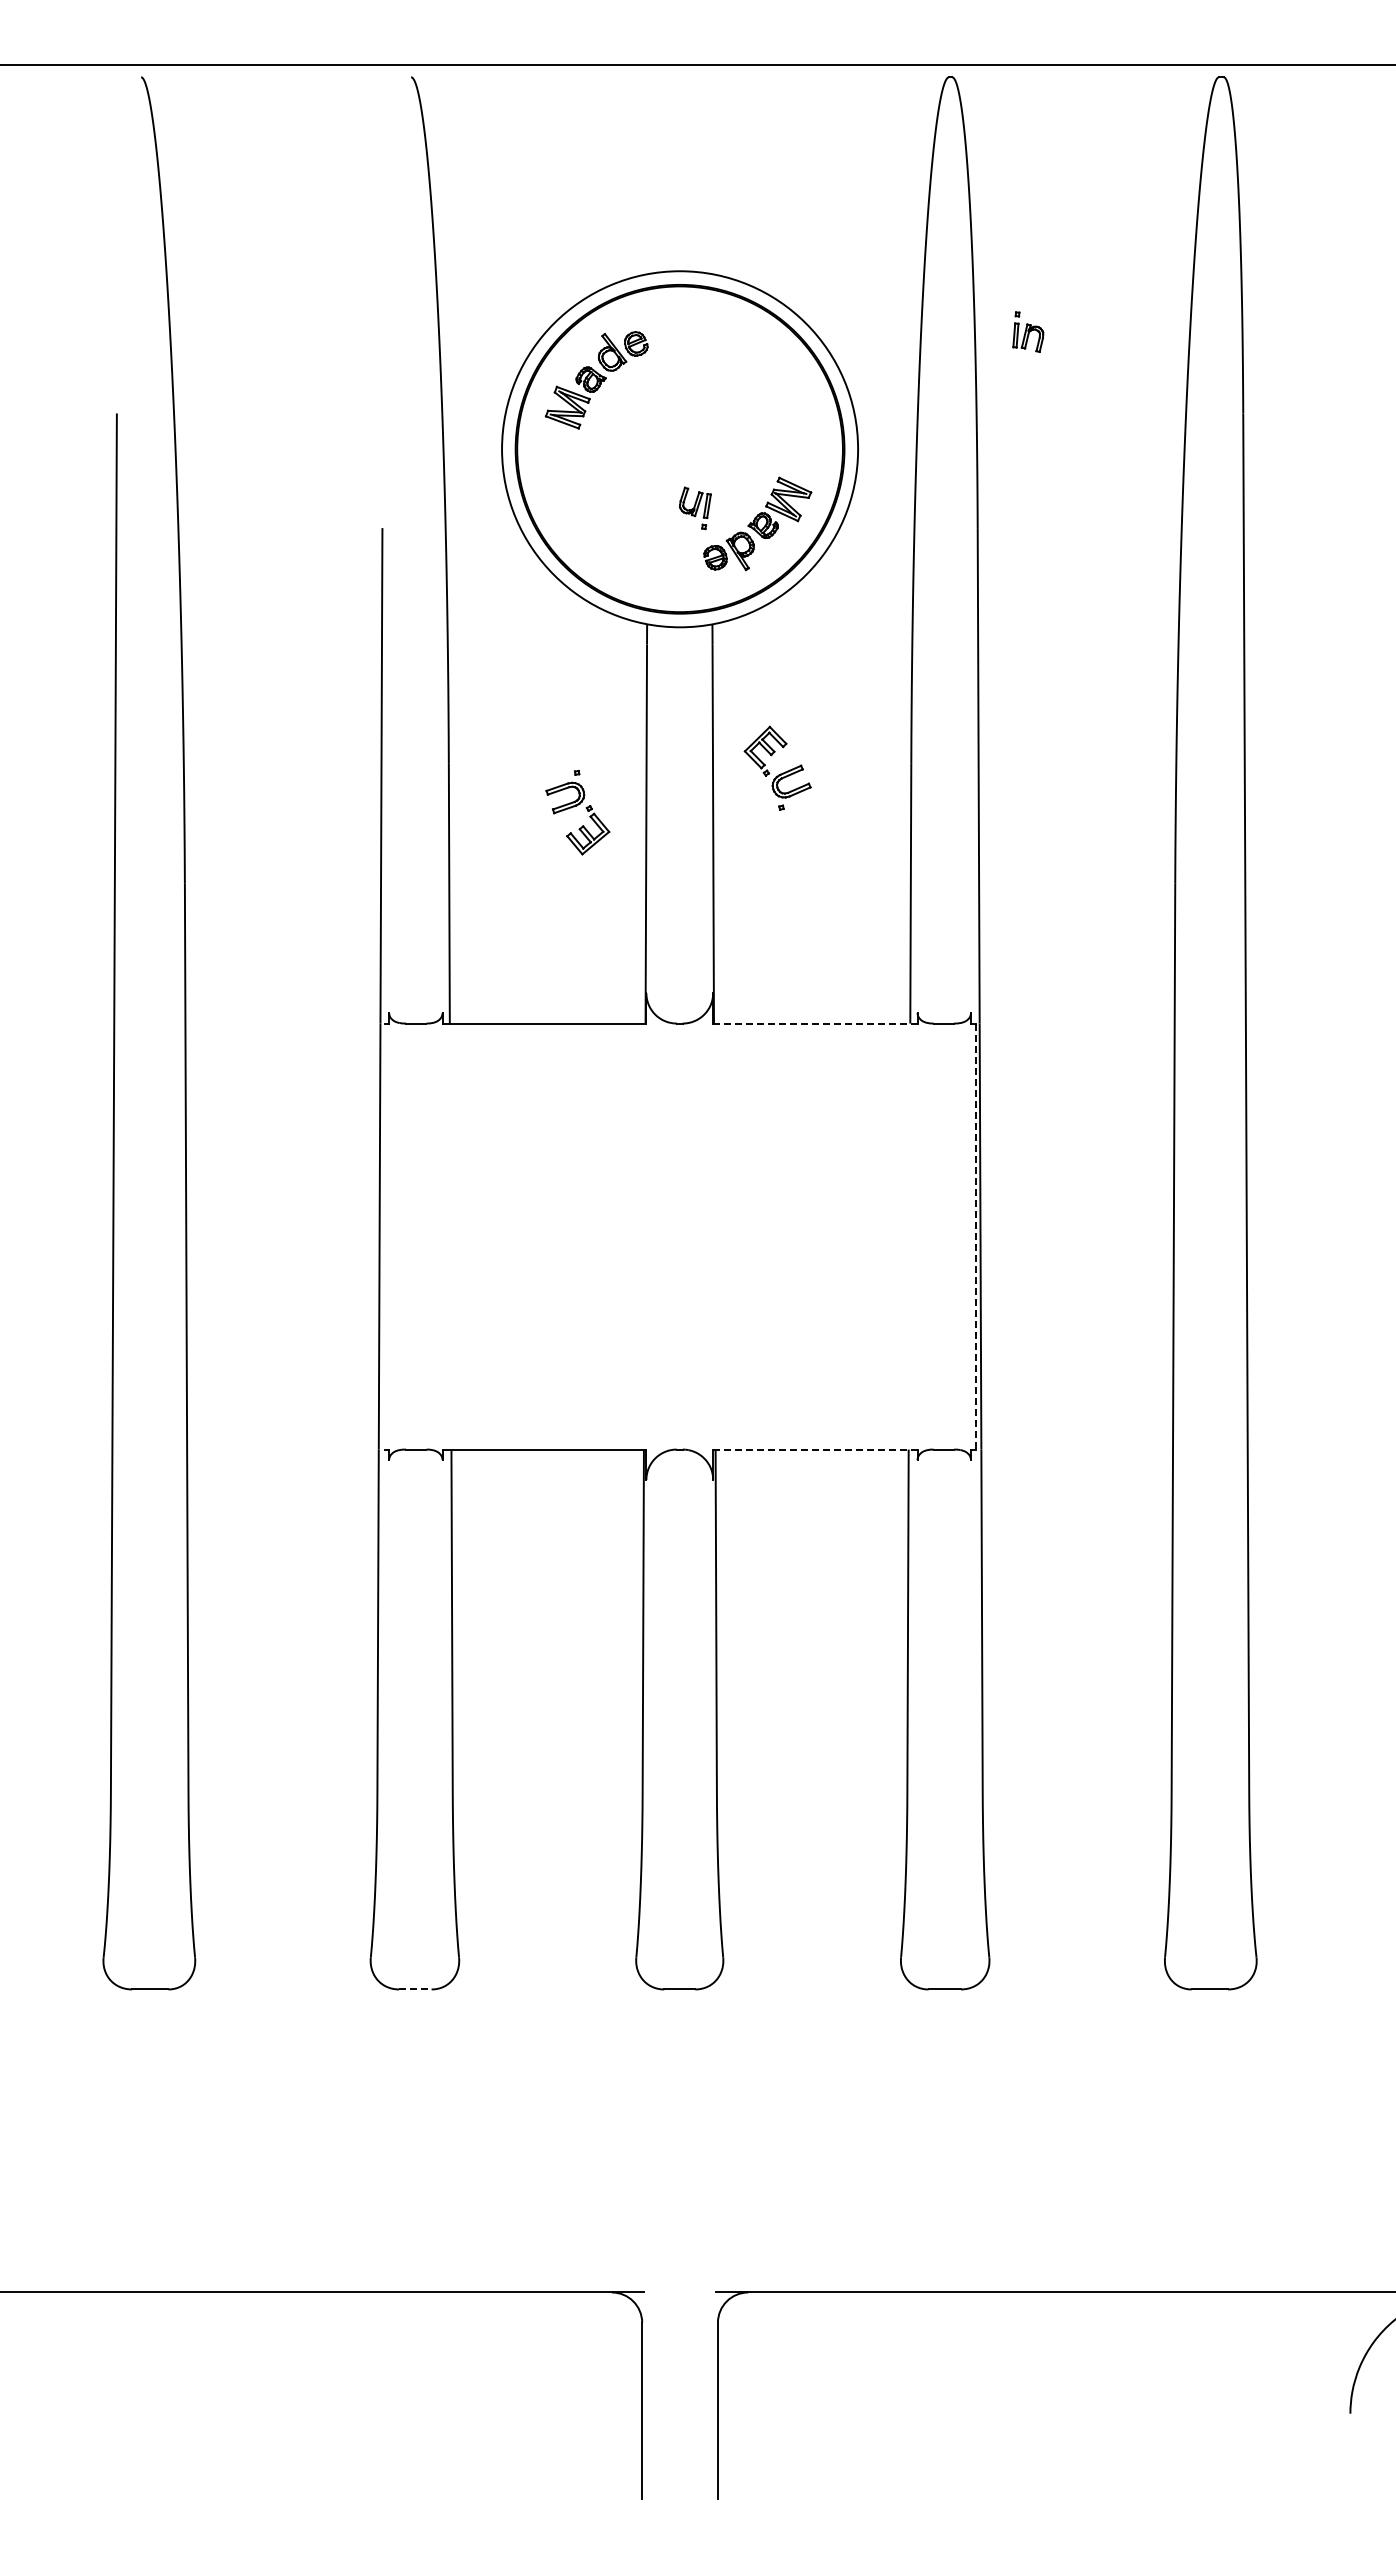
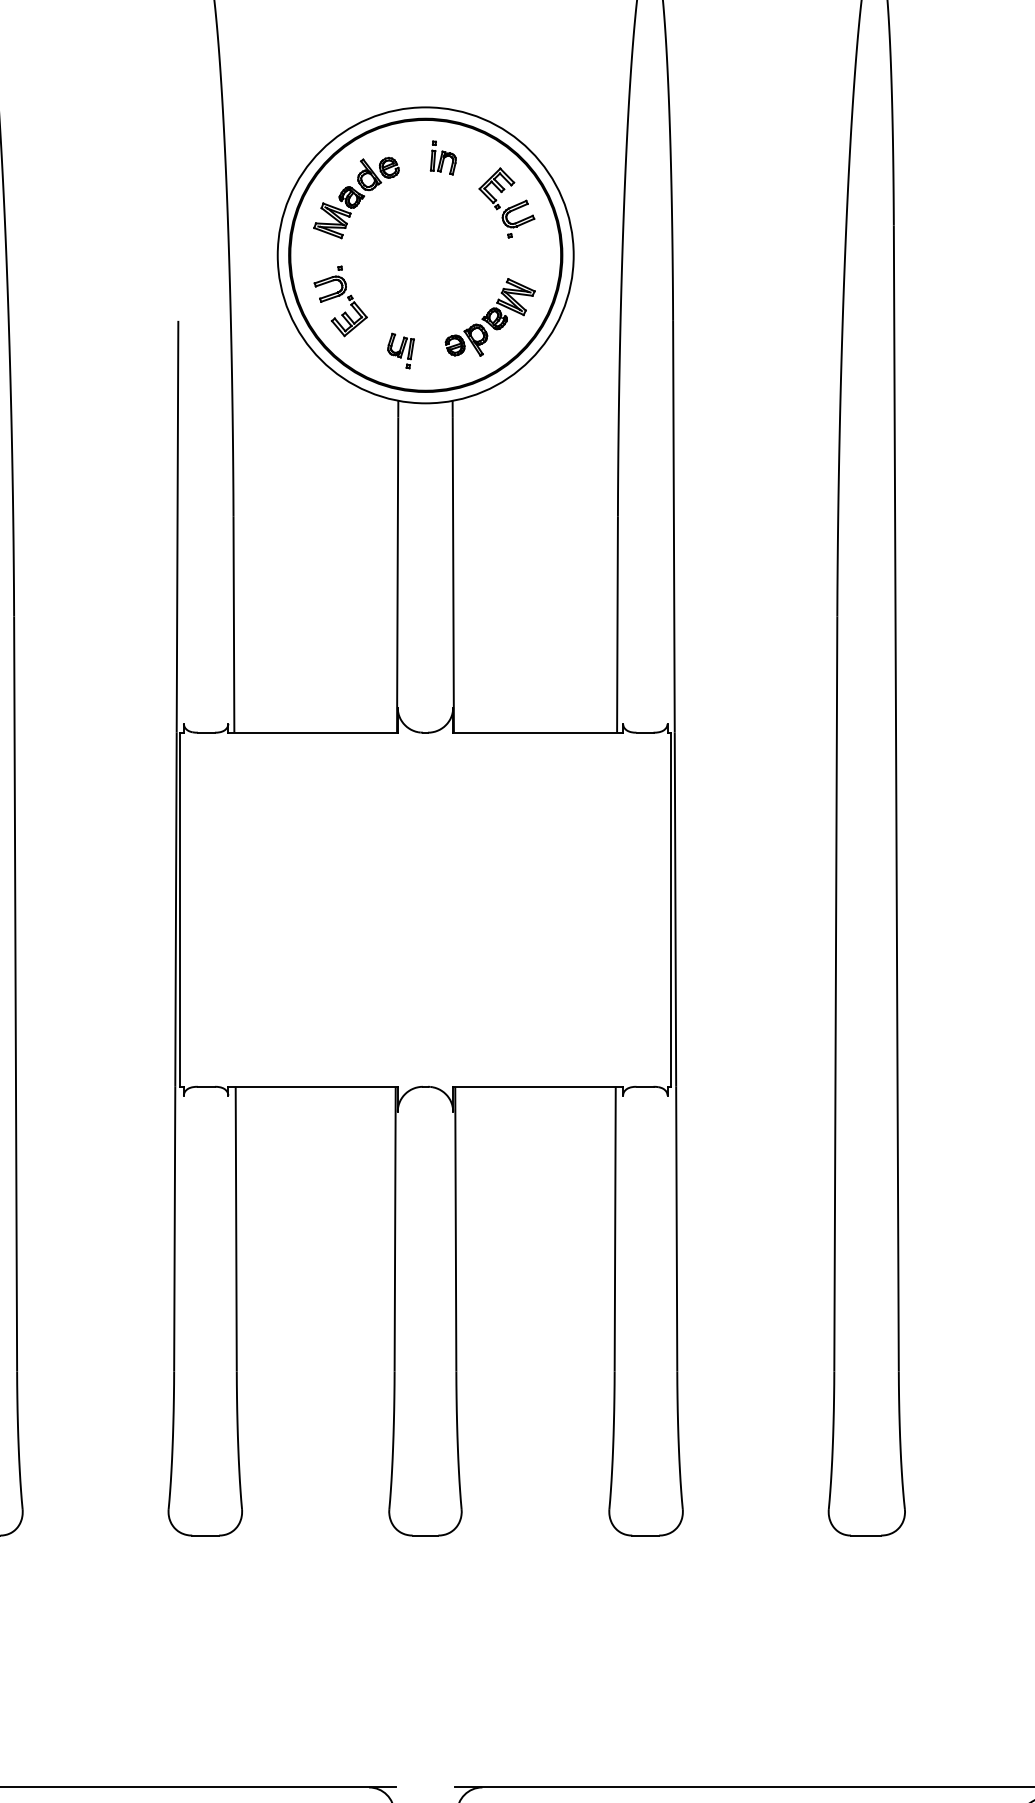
part: (1028, 331) -> (443, 157), moved
part: (695, 508) -> (401, 351), moved
part: (780, 773) -> (509, 207), moved
part: (577, 812) -> (340, 301), moved
line: (815, 1023) -> (538, 732), dashed -> solid
line: (384, 1236) -> (180, 909), added
line: (975, 1237) -> (671, 910), dashed -> solid
line: (814, 1449) -> (537, 1086), dashed -> solid
line: (415, 1989) -> (205, 1535), dashed -> solid

